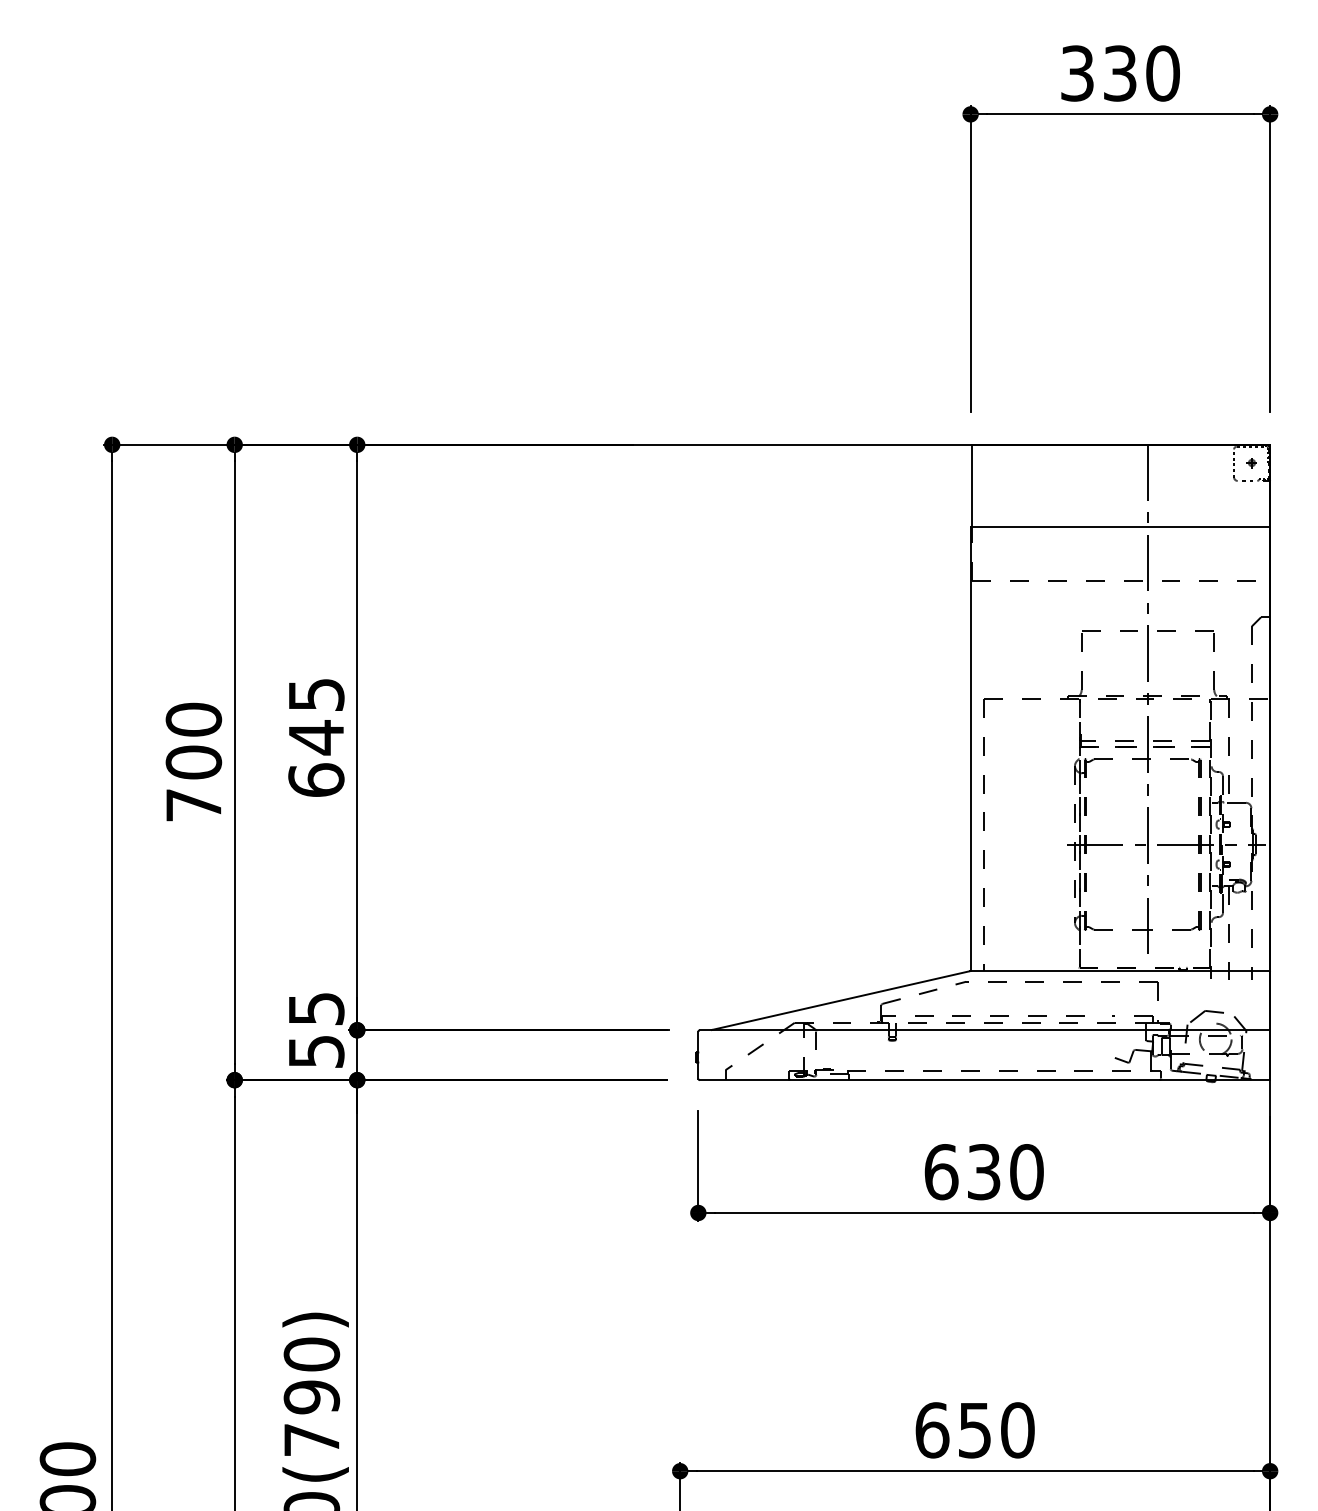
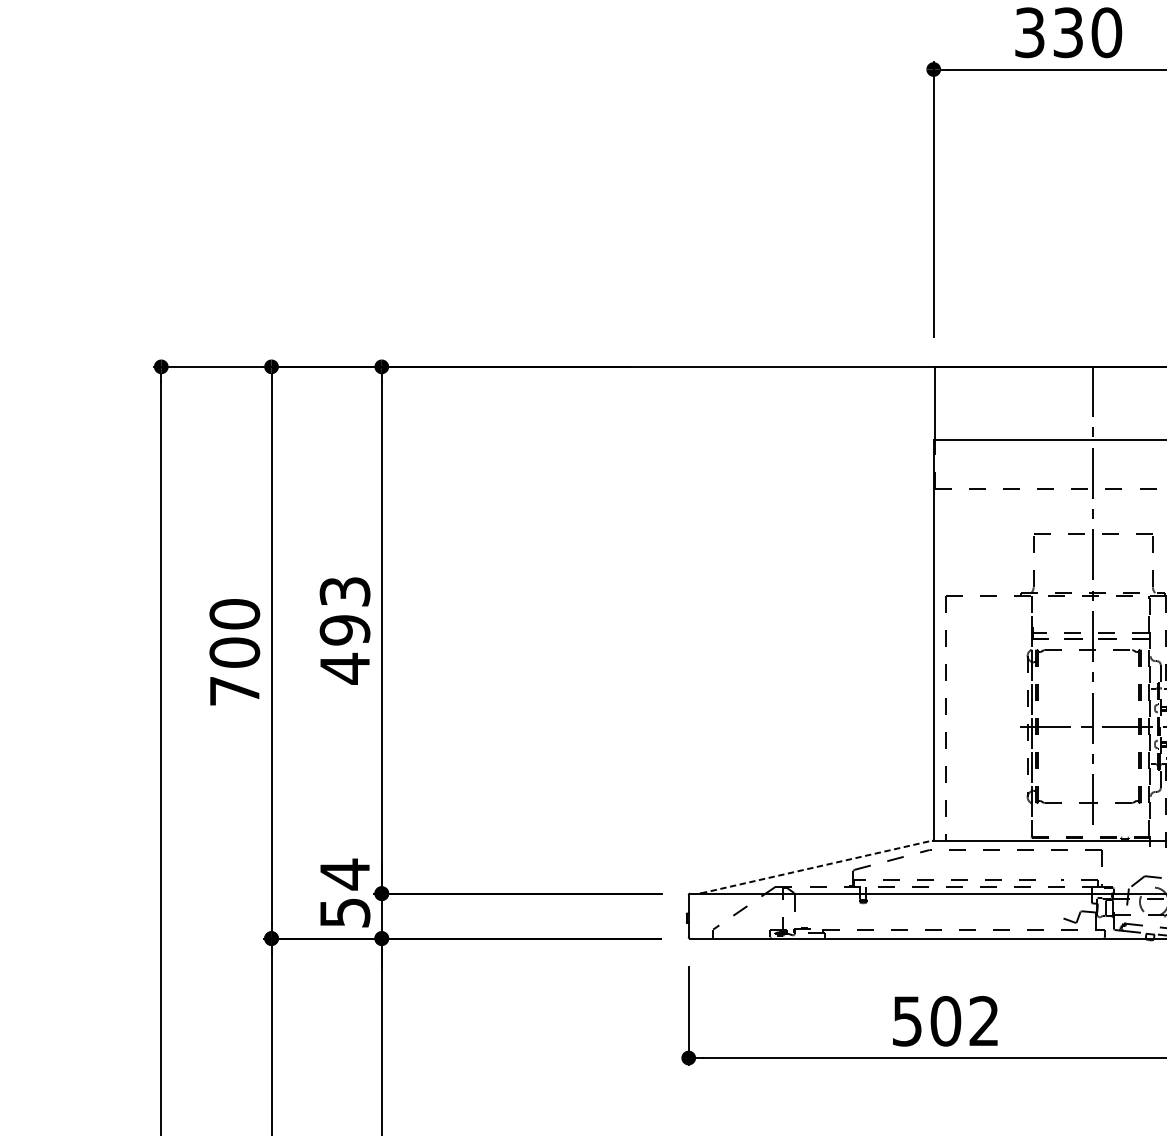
text: (316, 738) -> (345, 631), 645 -> 493
line: (841, 1000) -> (817, 866), solid -> dashed
text: (316, 1008) -> (345, 874), 55 -> 54
text: (983, 1172) -> (945, 1021), 630 -> 502

